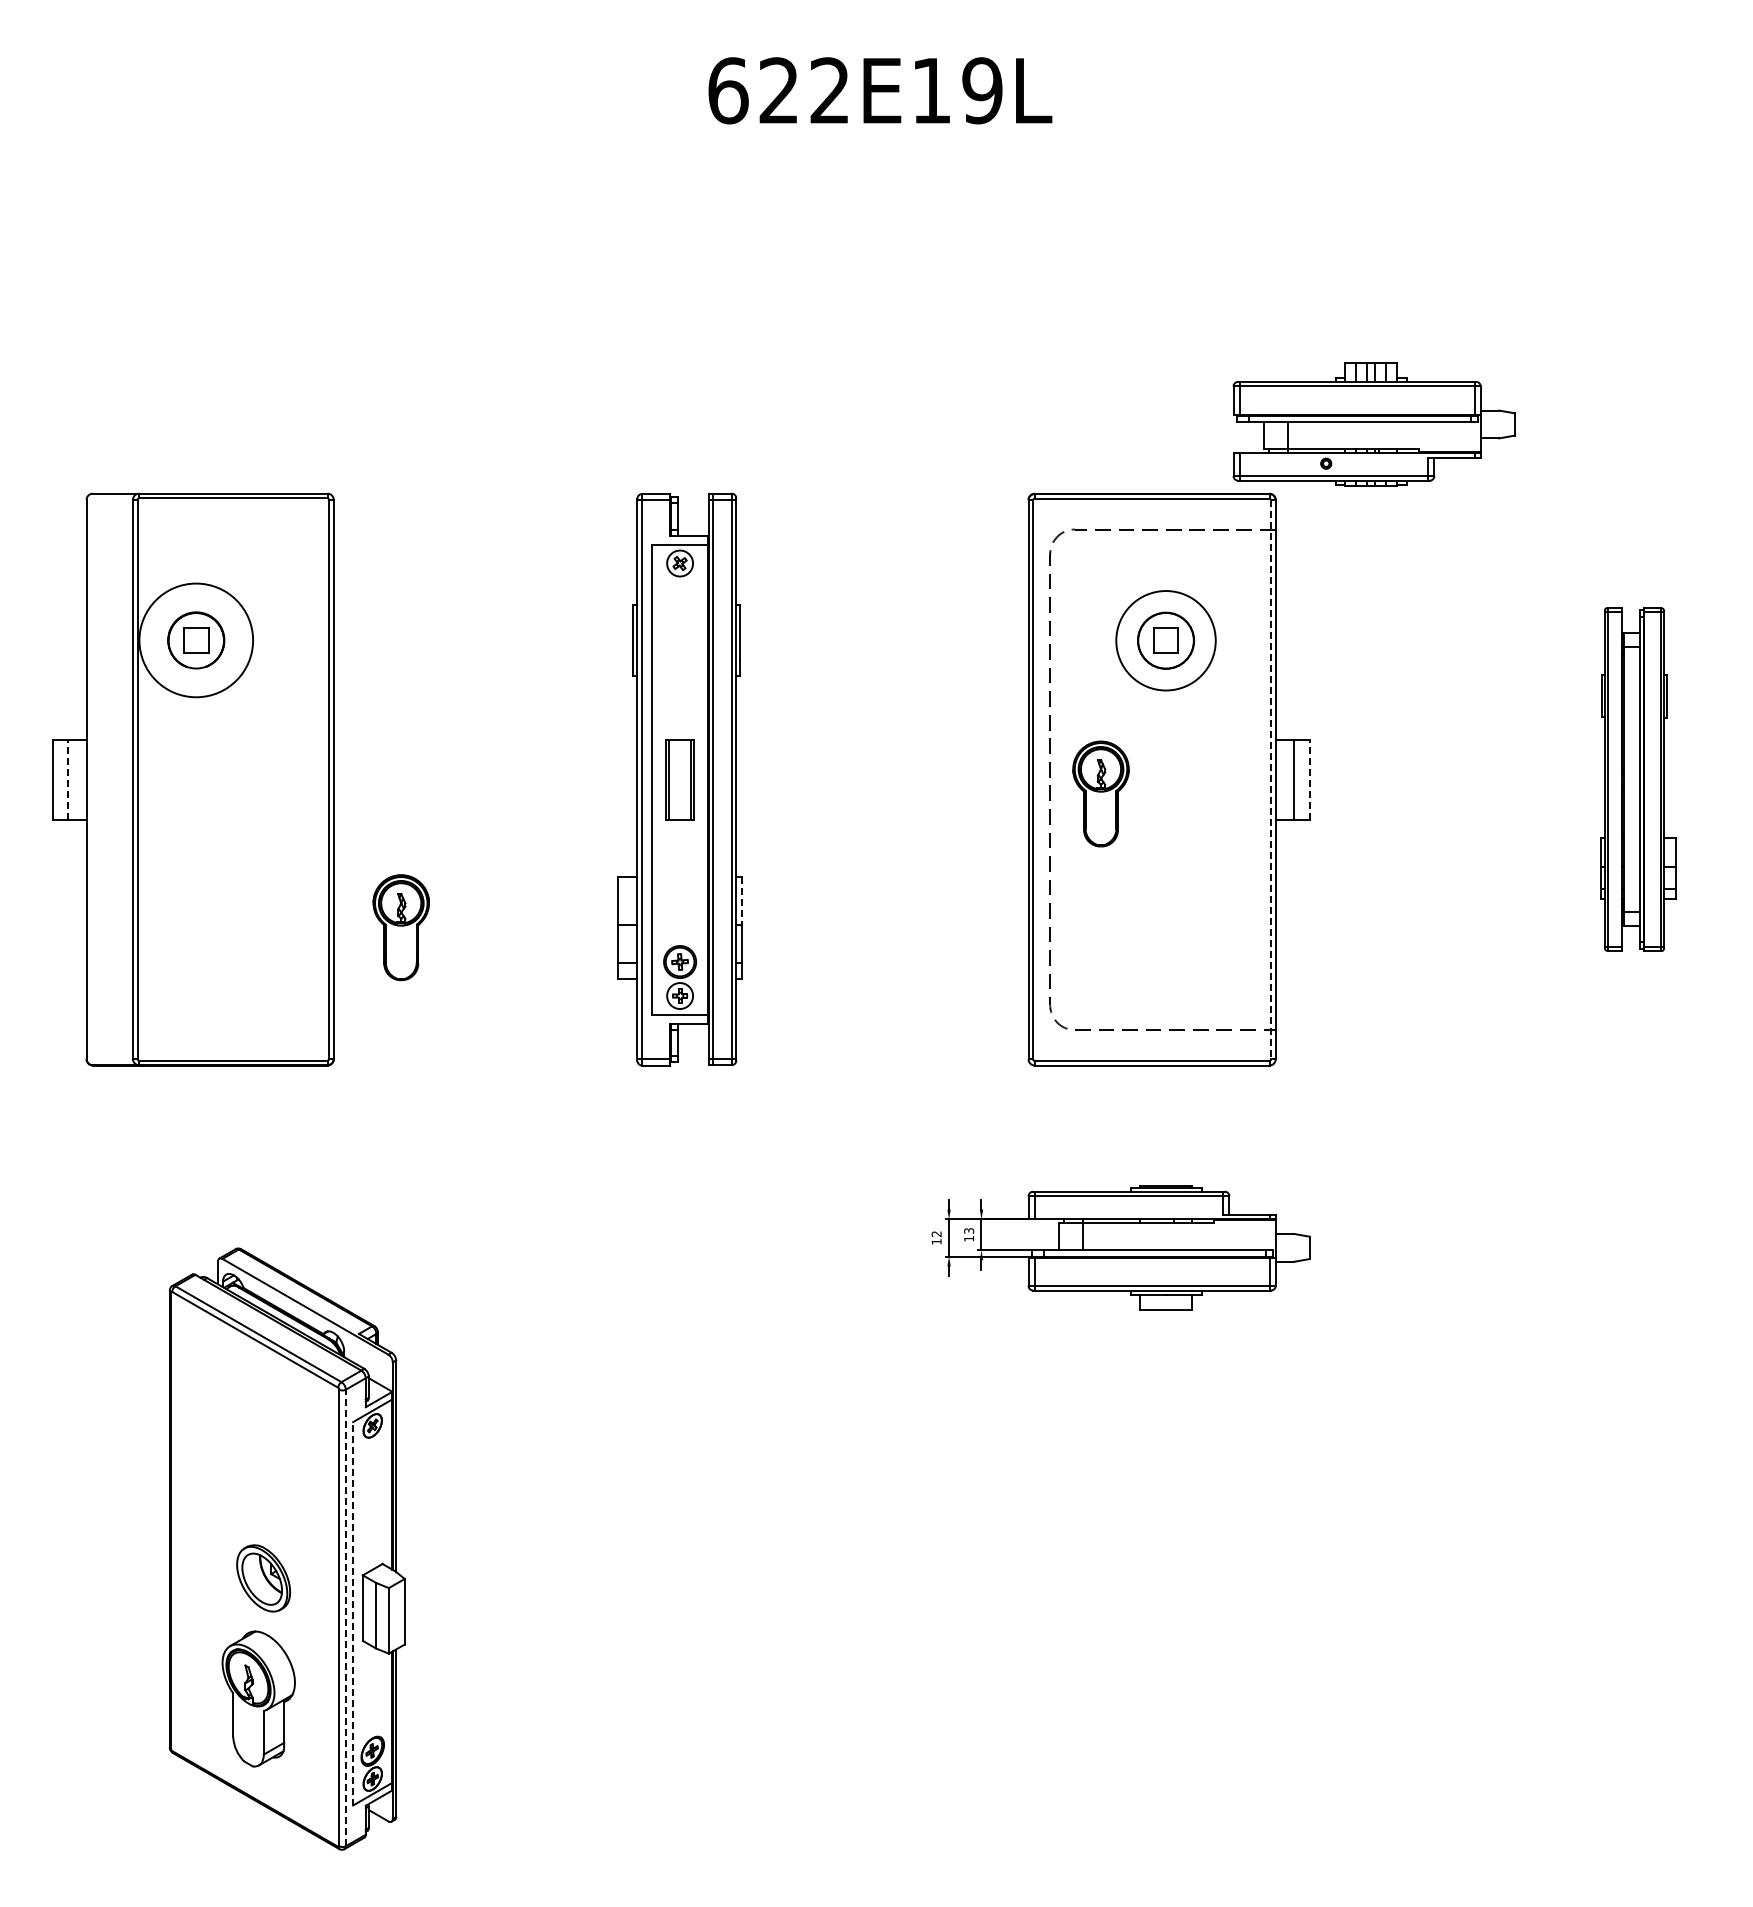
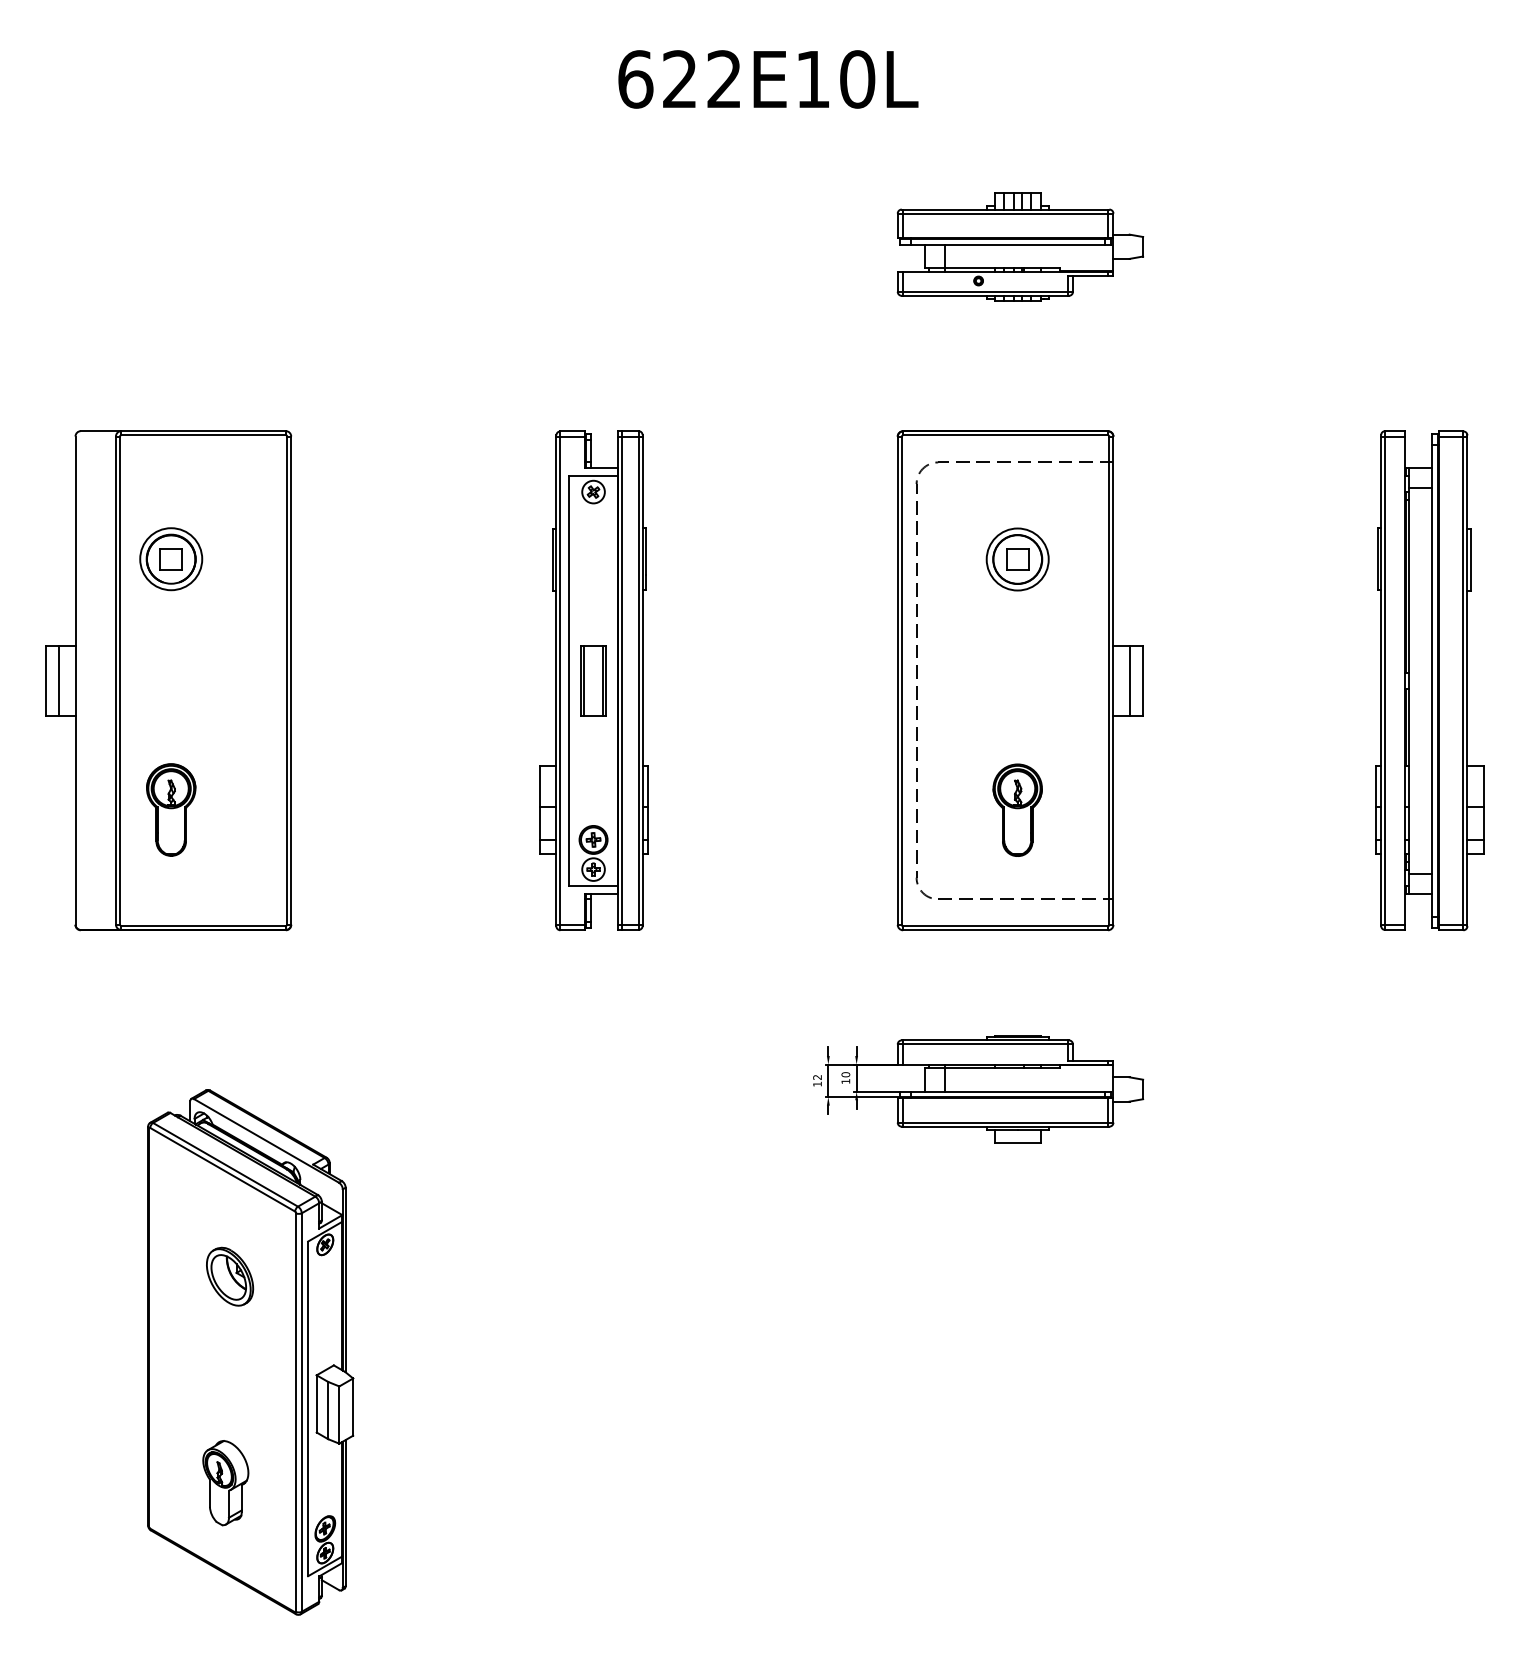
text: (982, 90) -> (857, 79), 622E19L -> 622E10L
part: (1373, 424) -> (1019, 246), moved
circle: (195, 639) -> (170, 558), size x0.62
circle: (1165, 640) -> (1017, 559), size x0.71
line: (68, 779) -> (59, 680), dashed -> solid
line: (1271, 779) -> (1109, 680), dashed -> solid
line: (1309, 779) -> (1142, 680), dashed -> solid
part: (1638, 779) -> (1430, 680), size x1.67
part: (1100, 793) -> (1017, 809), moved
line: (741, 900) -> (647, 786), dashed -> solid
part: (400, 927) -> (170, 809), moved
text: (969, 1230) -> (846, 1074), 13 -> 10
part: (263, 1578) -> (229, 1276), moved
line: (353, 1613) -> (308, 1408), dashed -> solid
line: (345, 1617) -> (301, 1412), dashed -> solid
part: (258, 1698) -> (225, 1482), size x0.71

